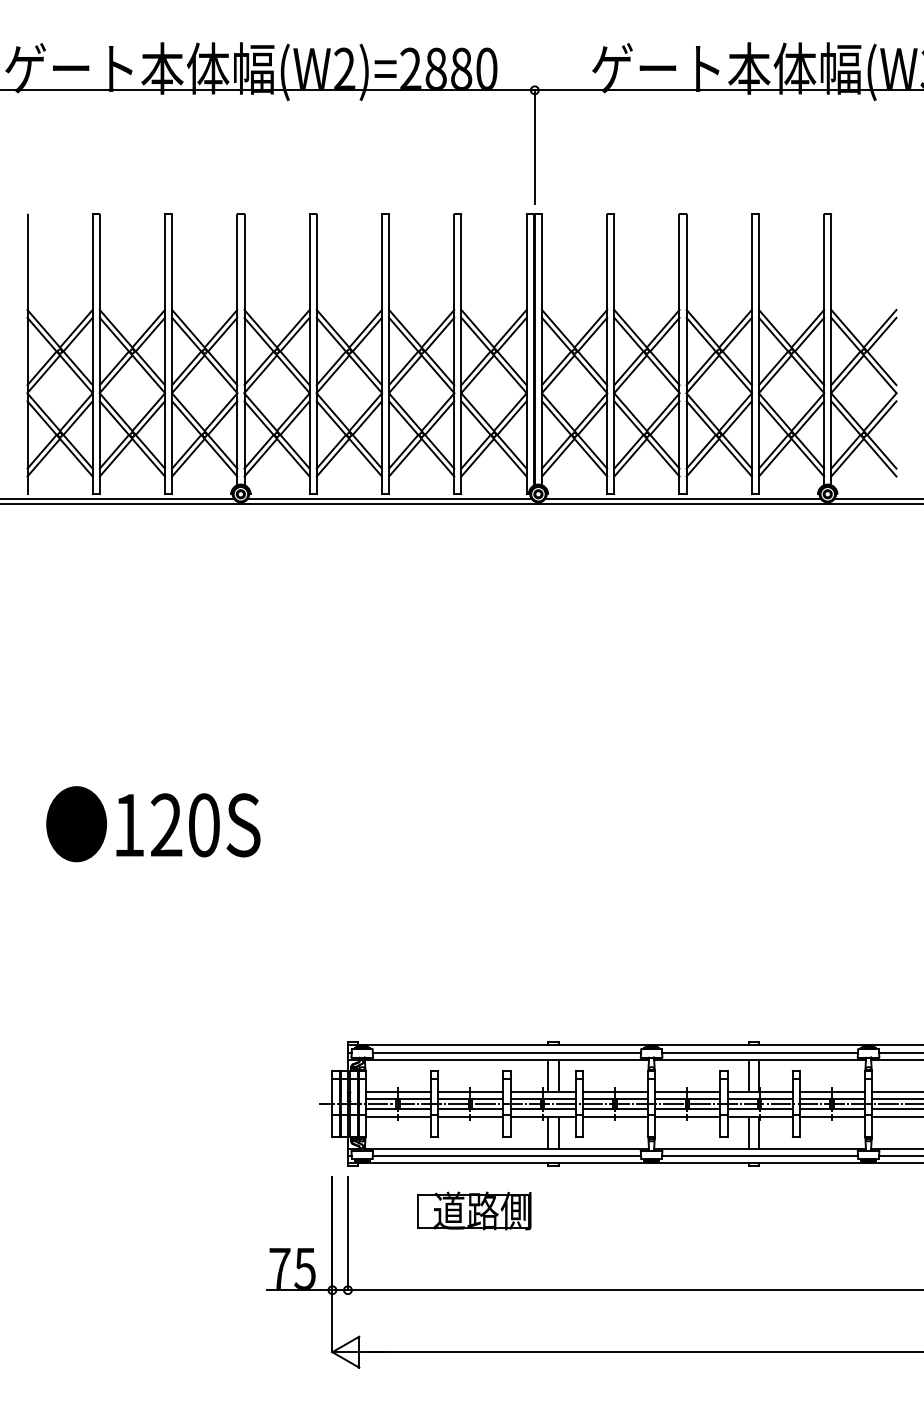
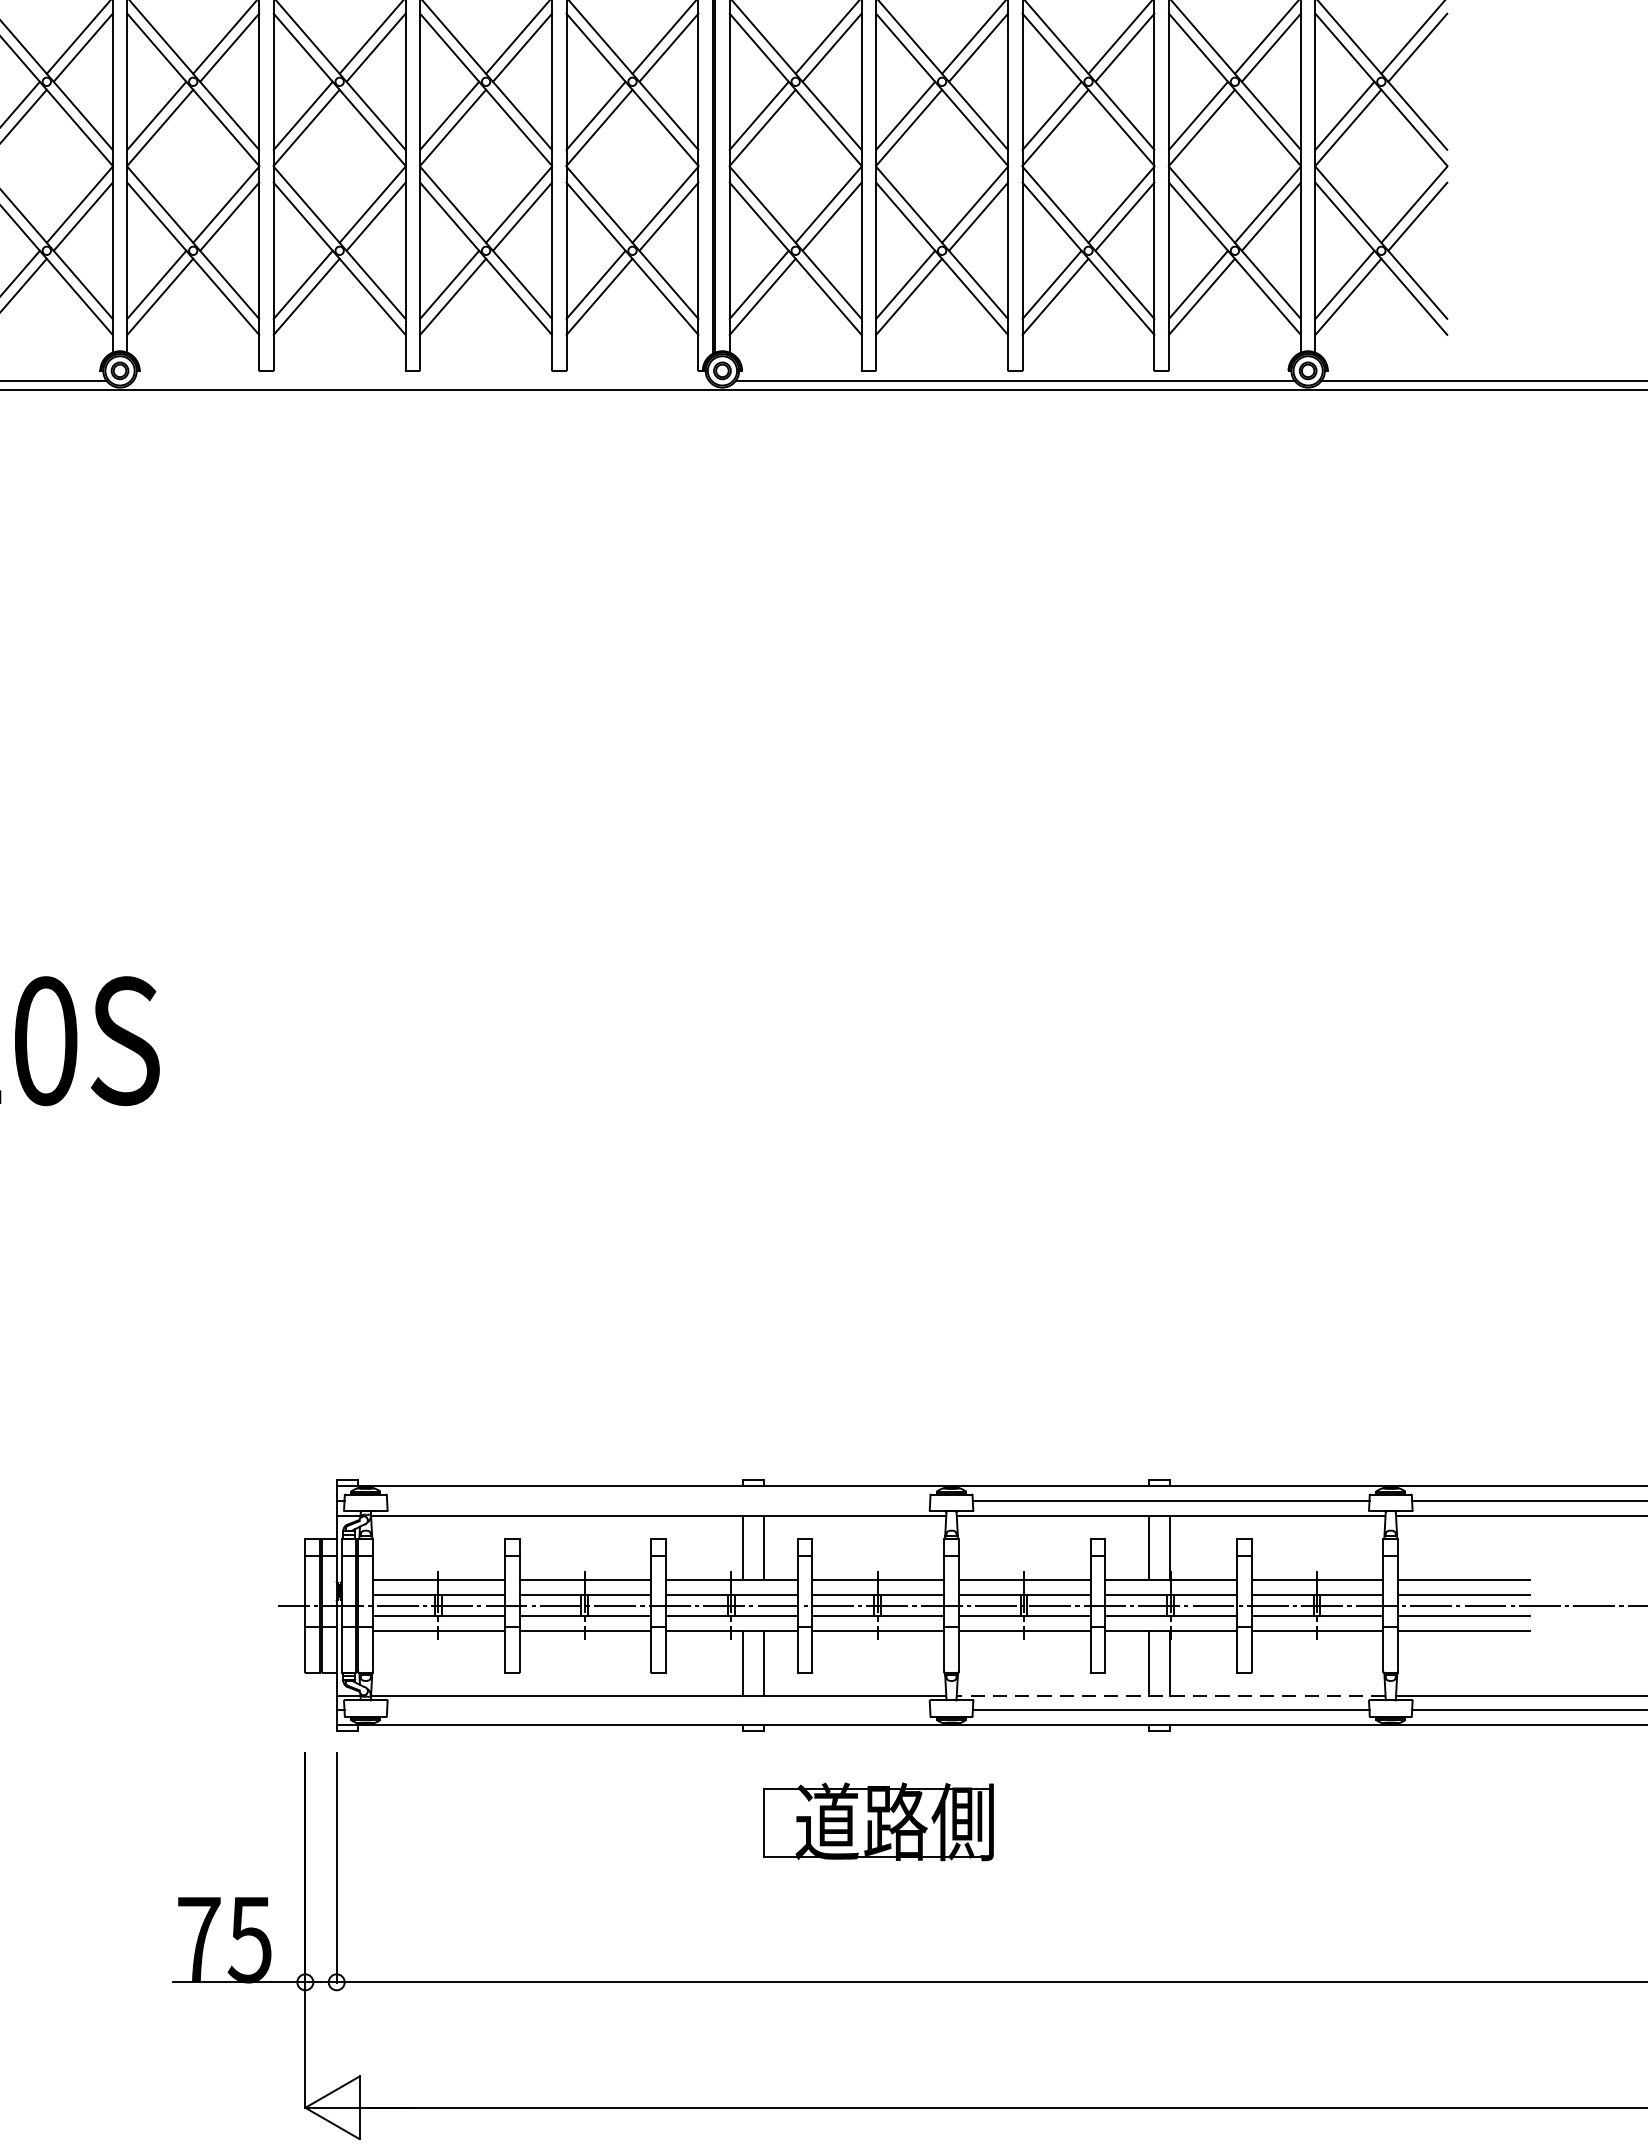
line: (389, 499) -> (420, 381), removed
line: (506, 1052) -> (657, 1501), removed
line: (760, 1148) -> (1172, 1695), solid -> dashed
line: (506, 1155) -> (657, 1709), removed
part: (474, 1210) -> (878, 1820), moved

